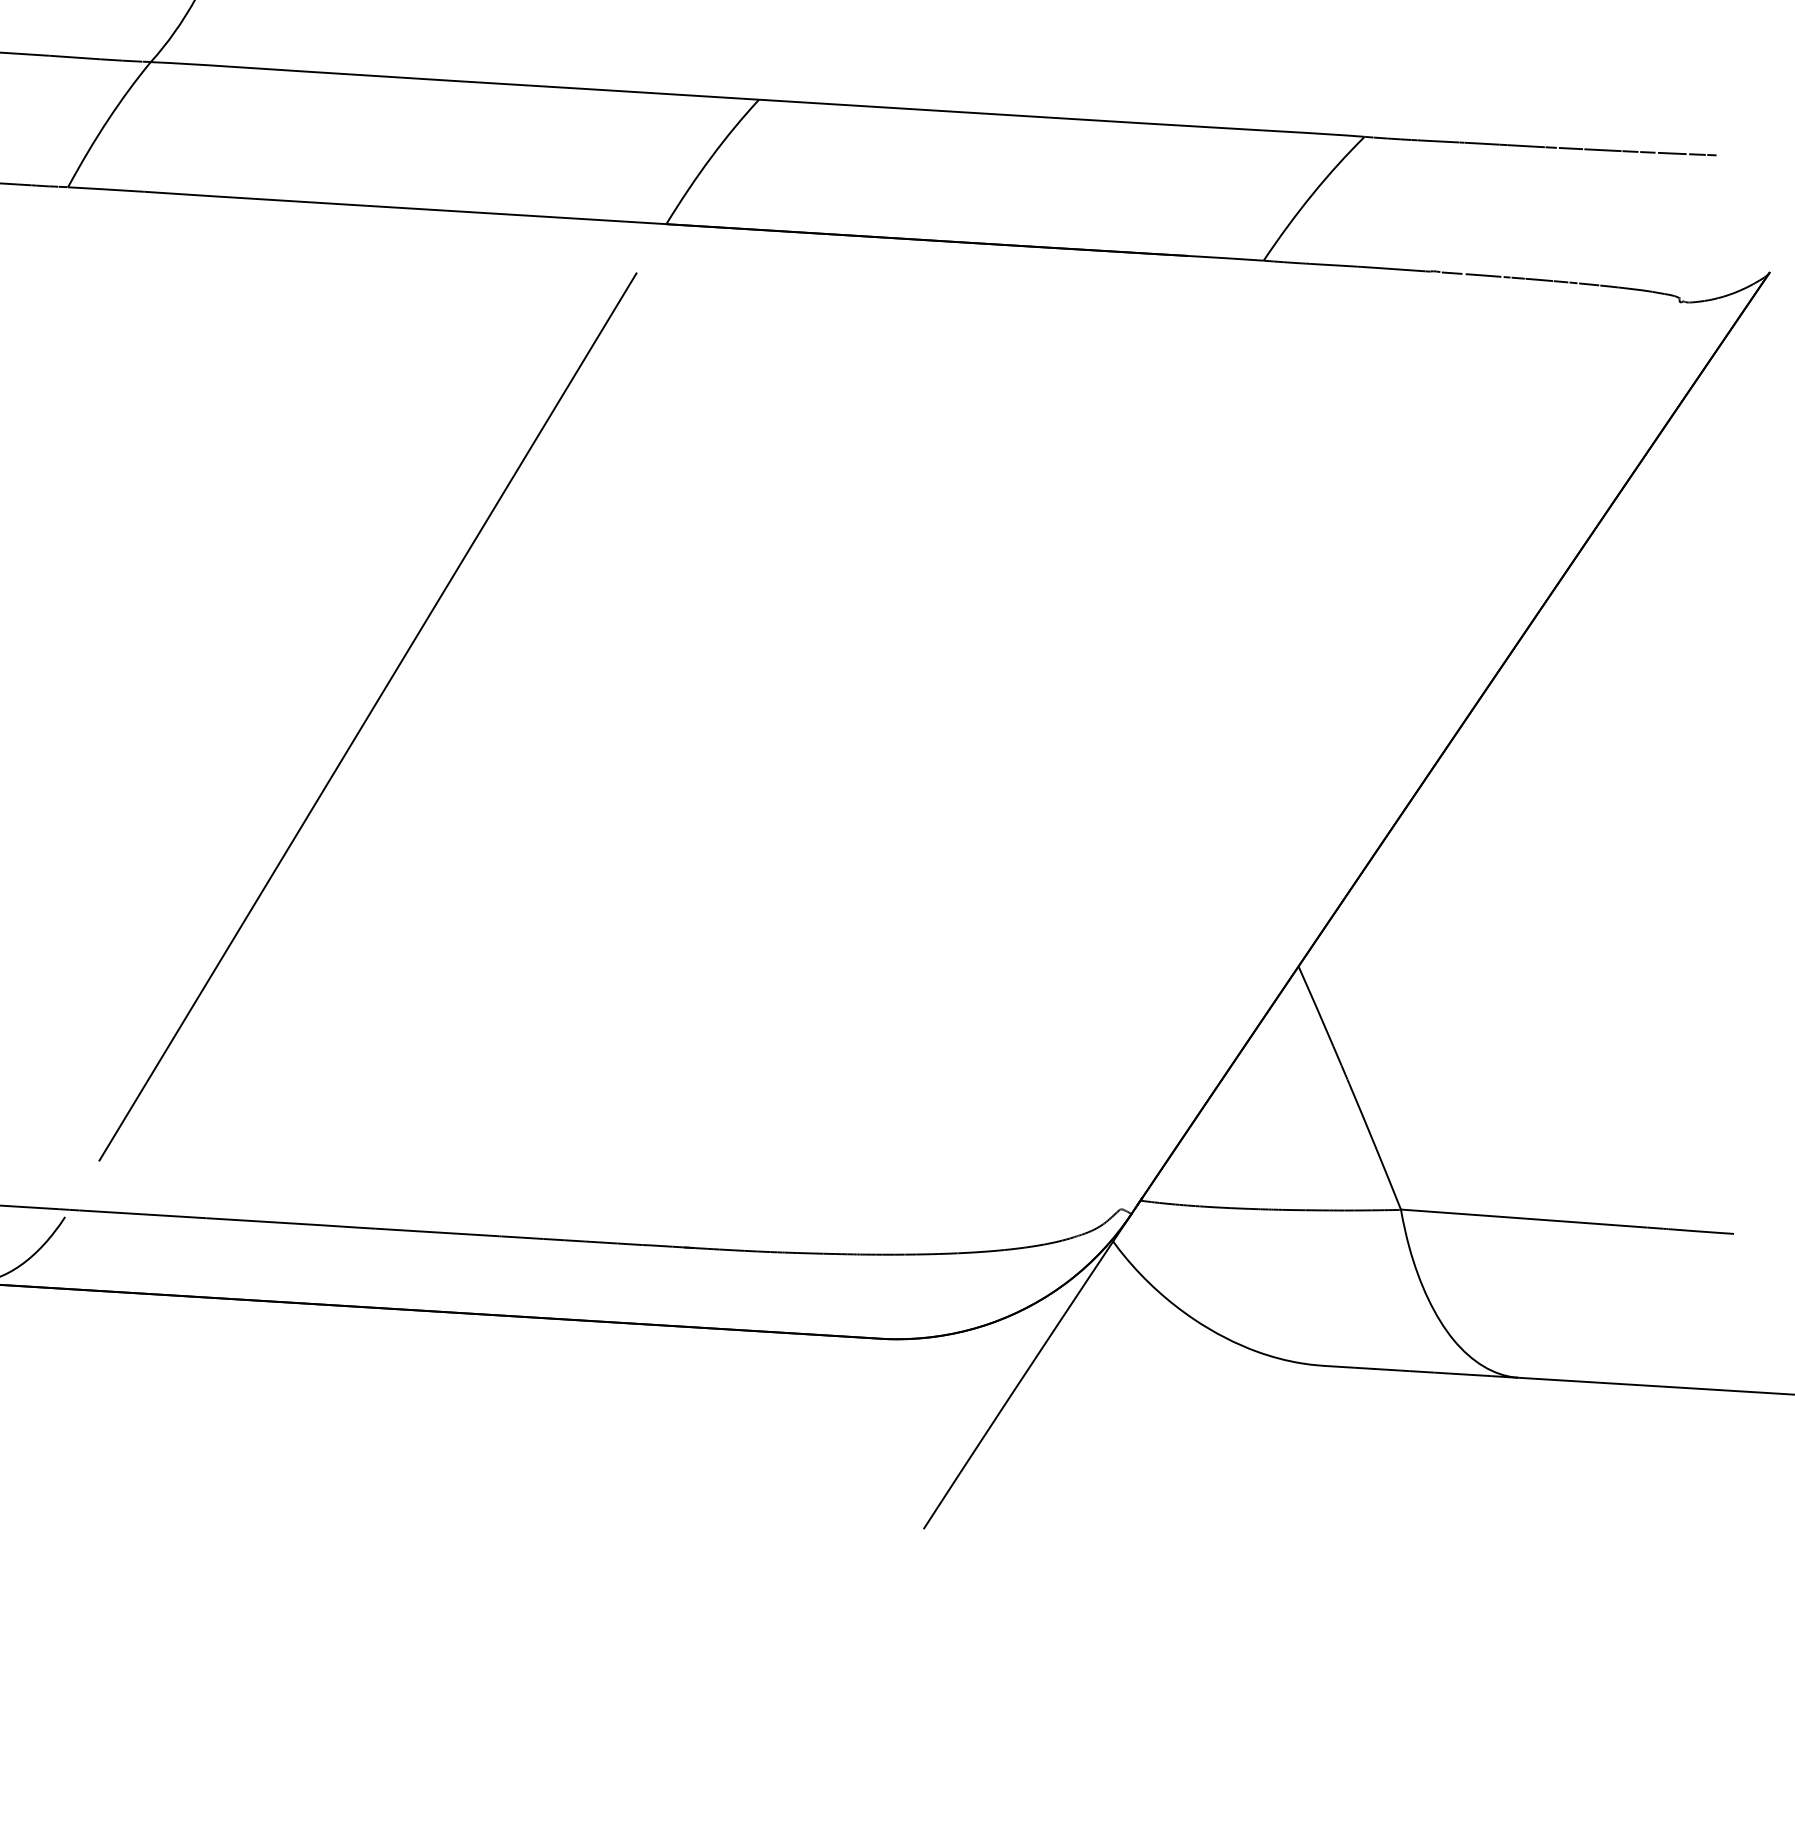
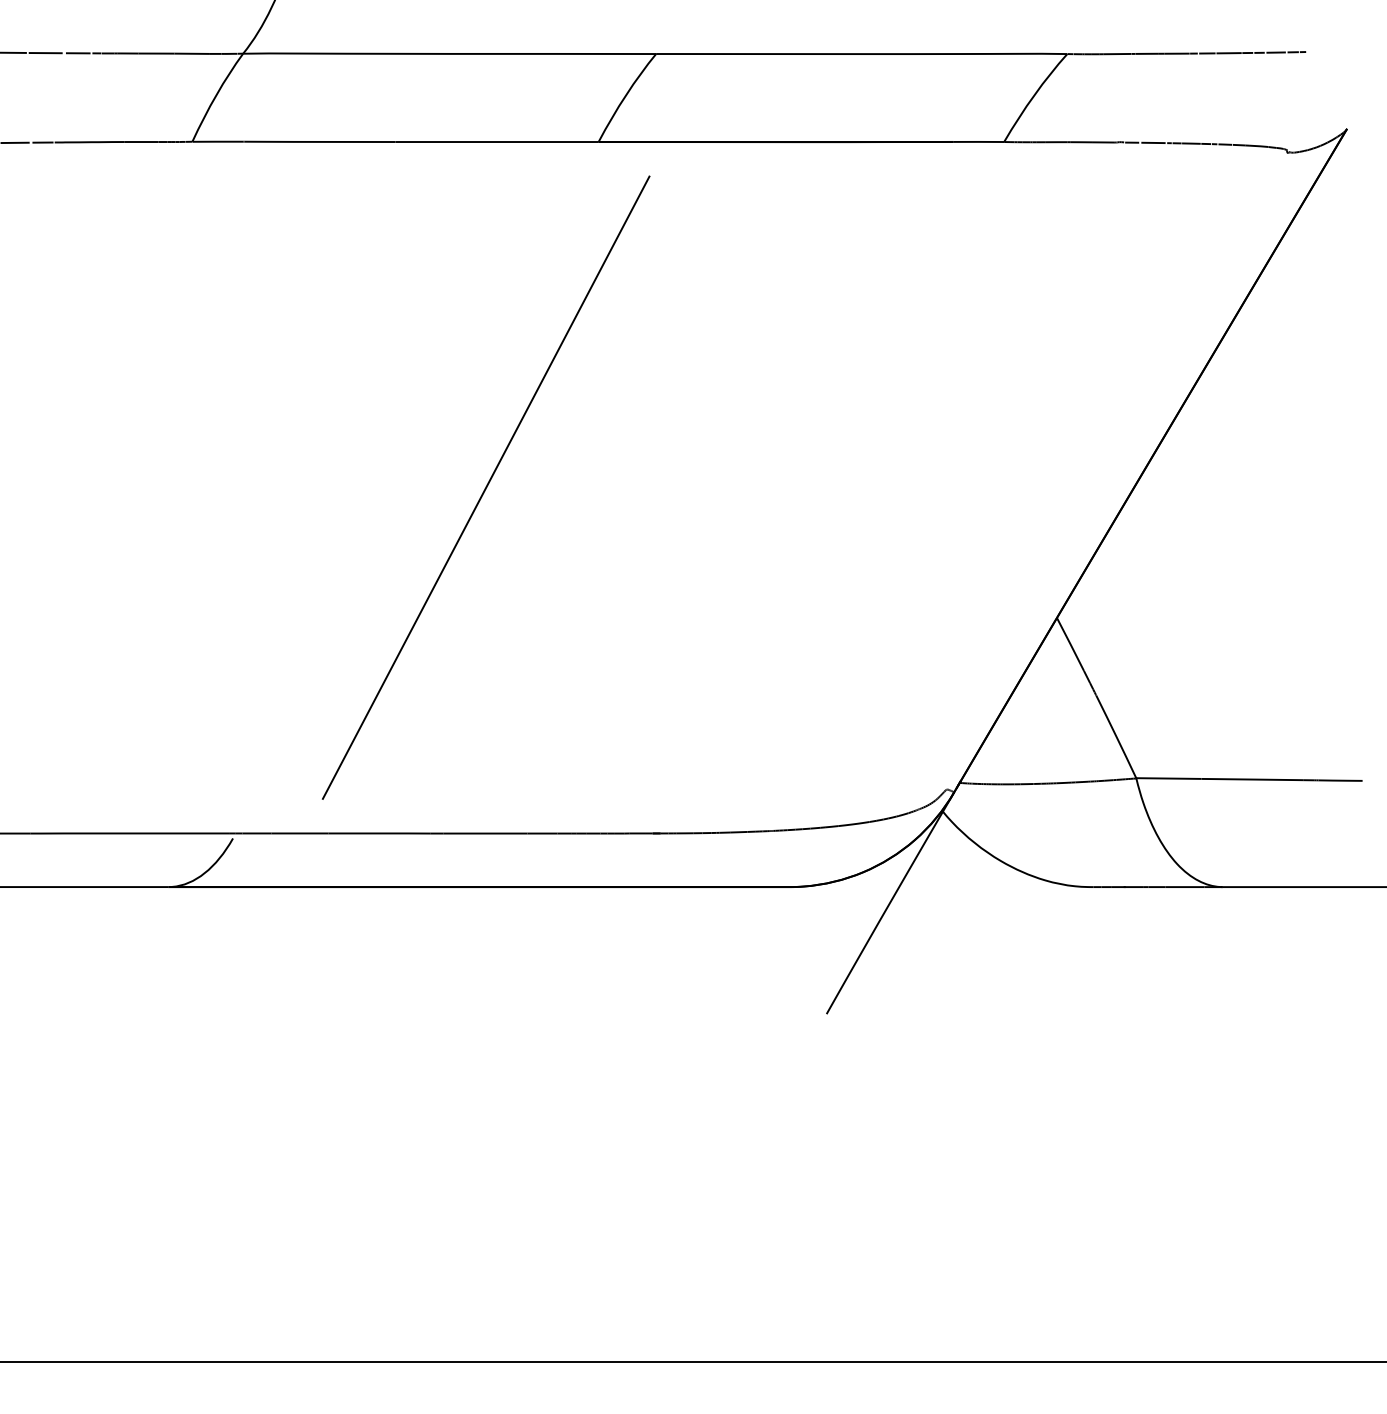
line: (367, 716) -> (485, 487), moved

